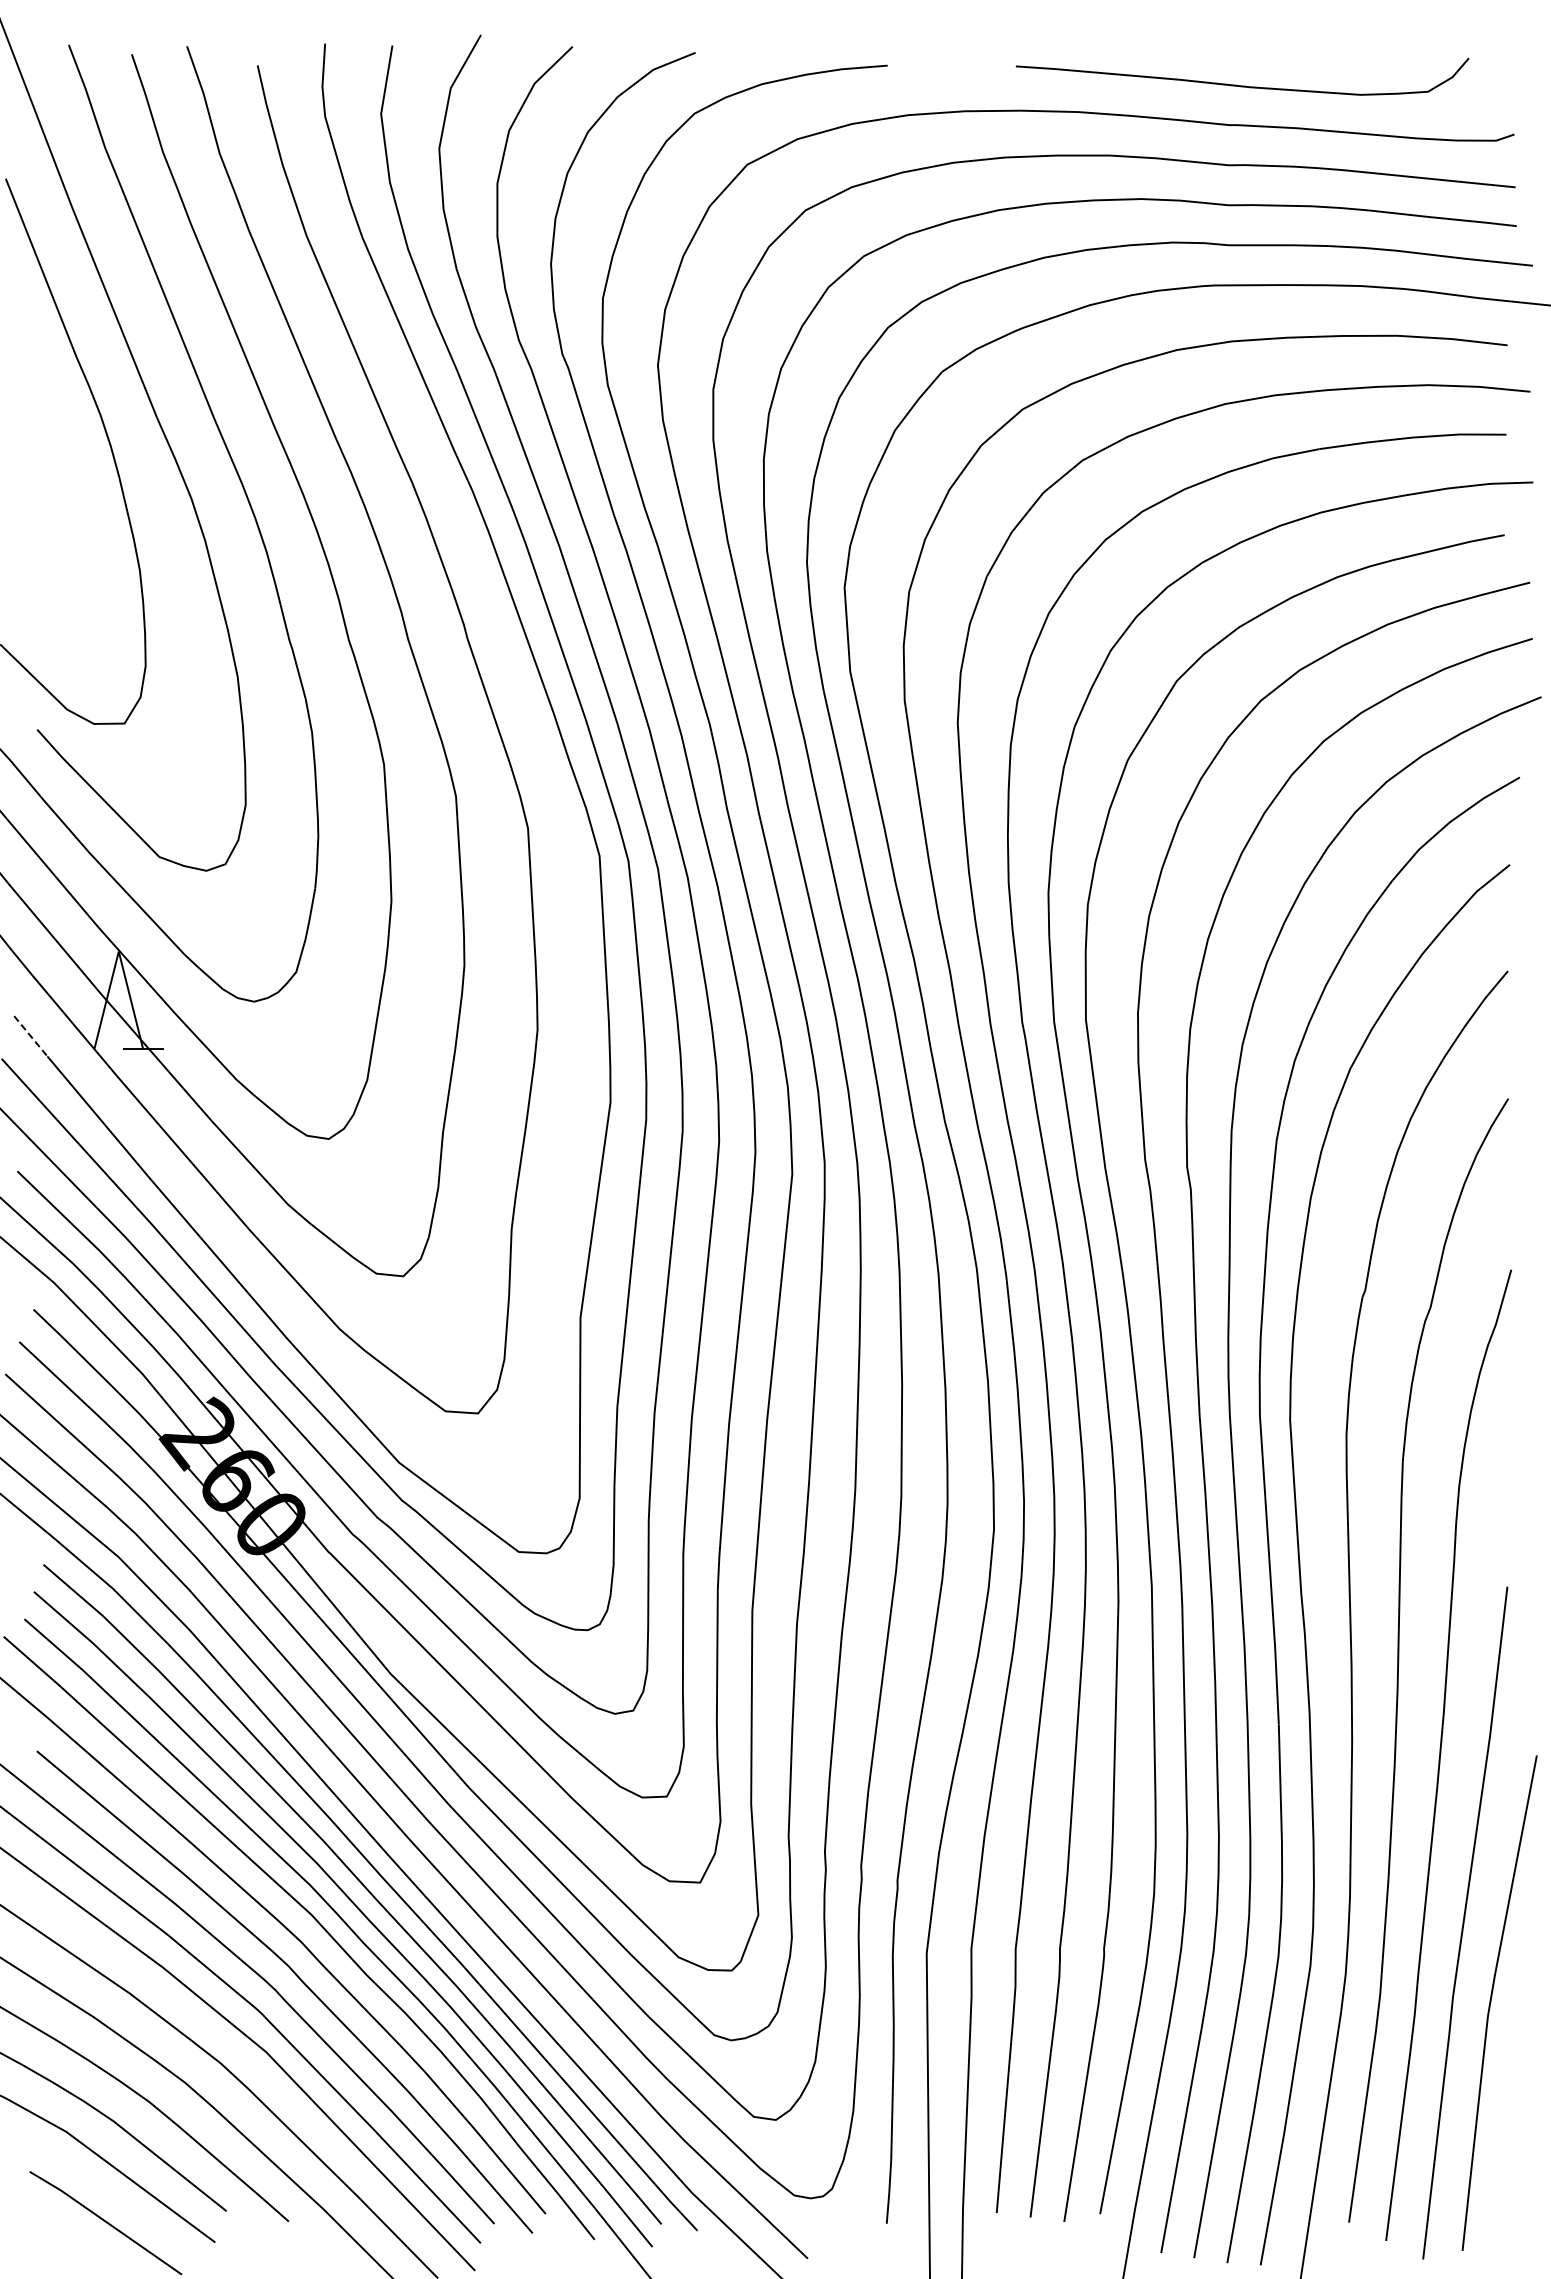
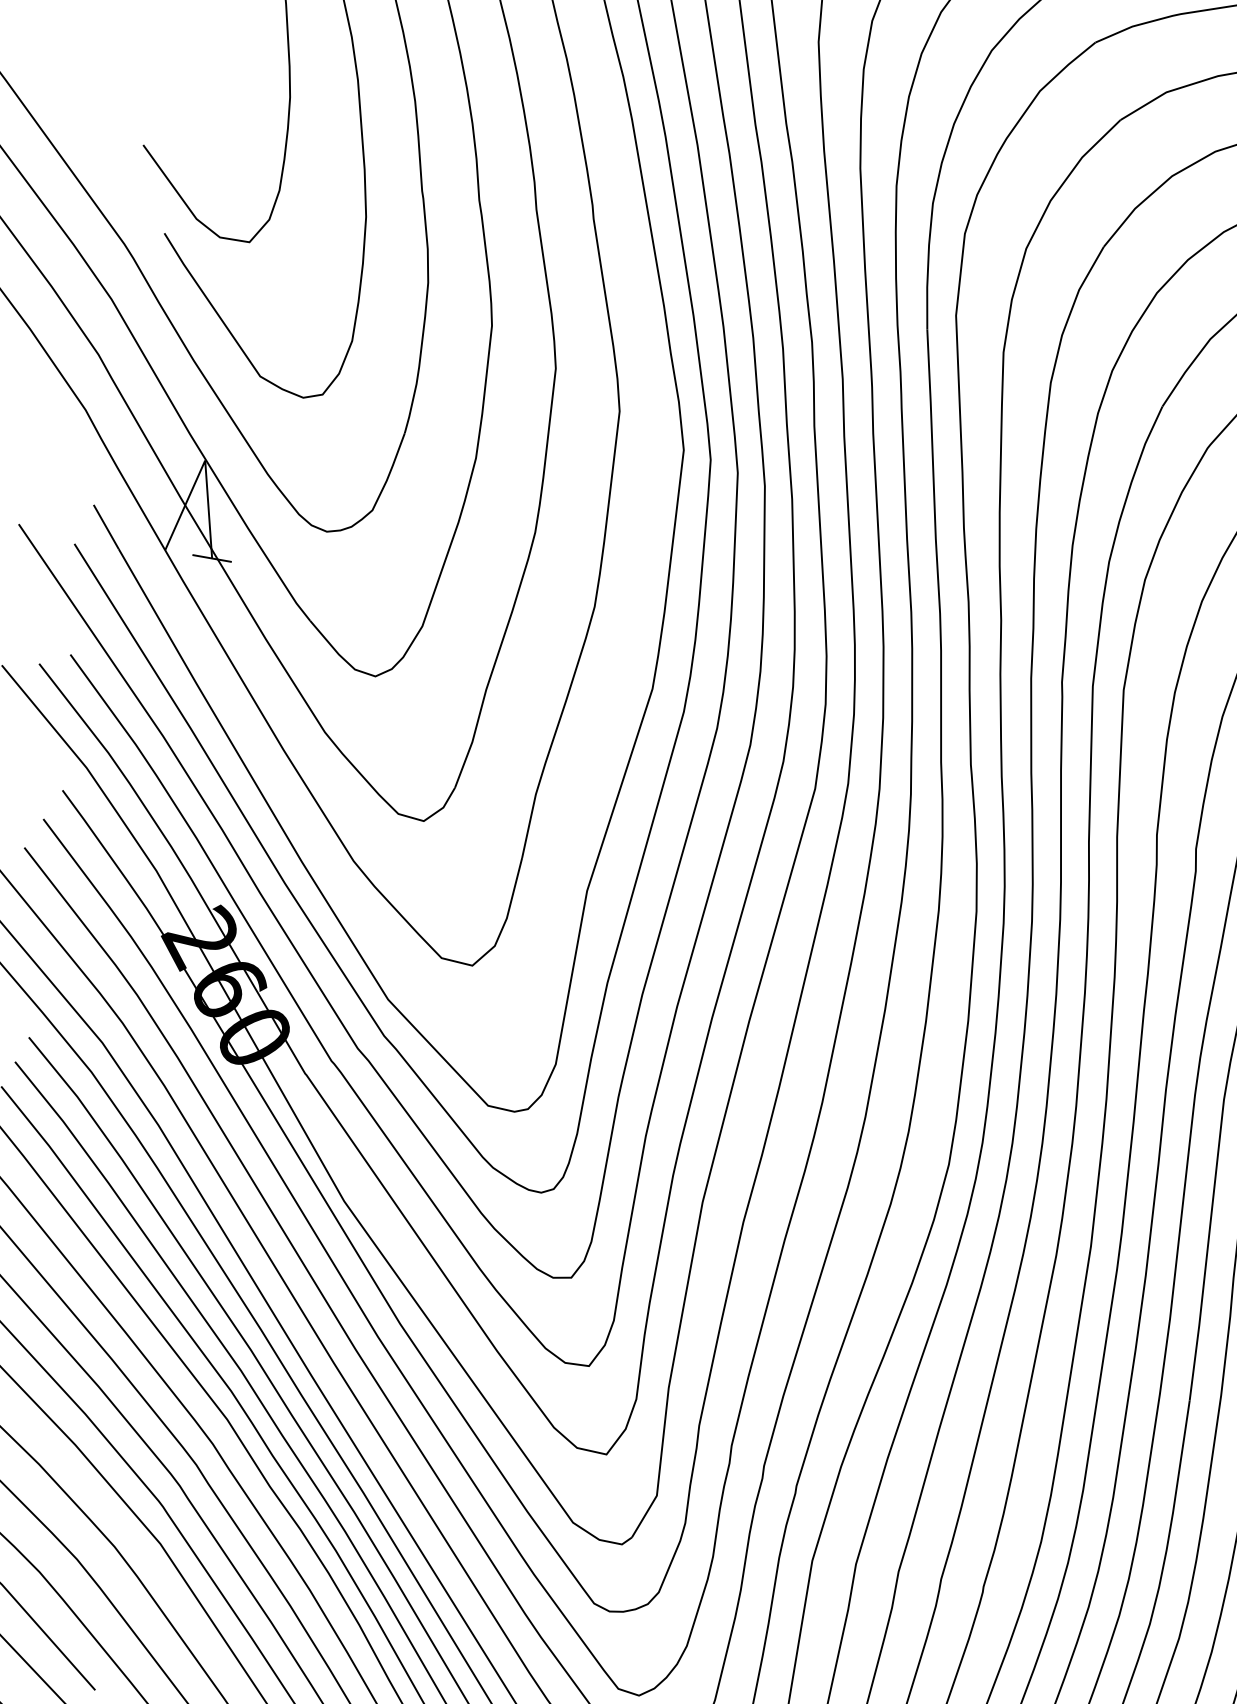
line: (31, 1036) -> (106, 527), dashed -> solid

